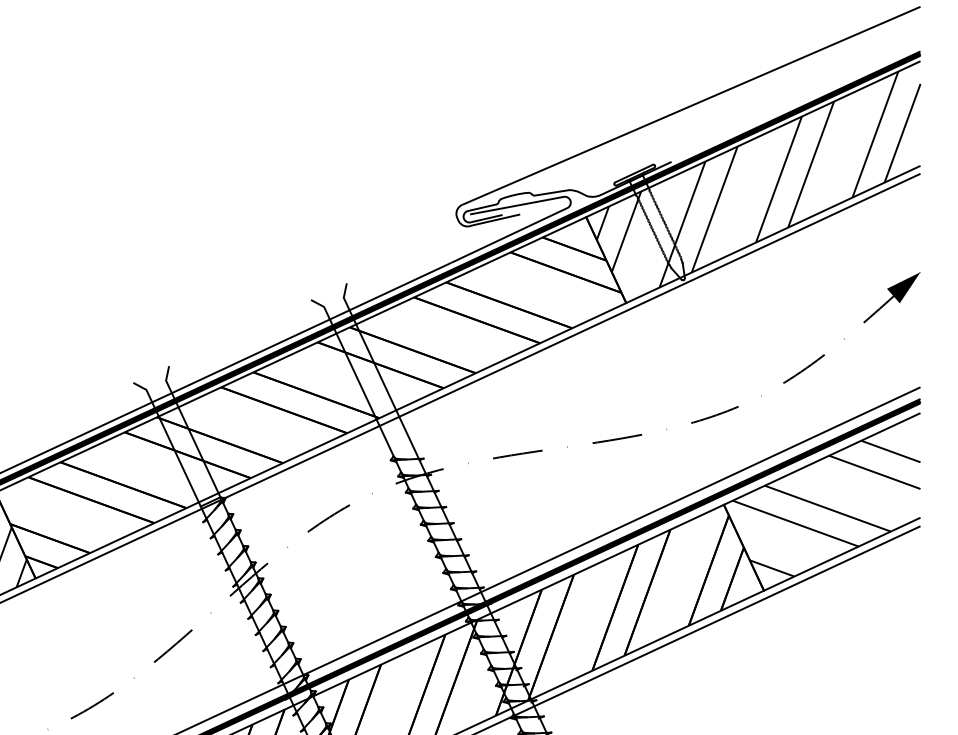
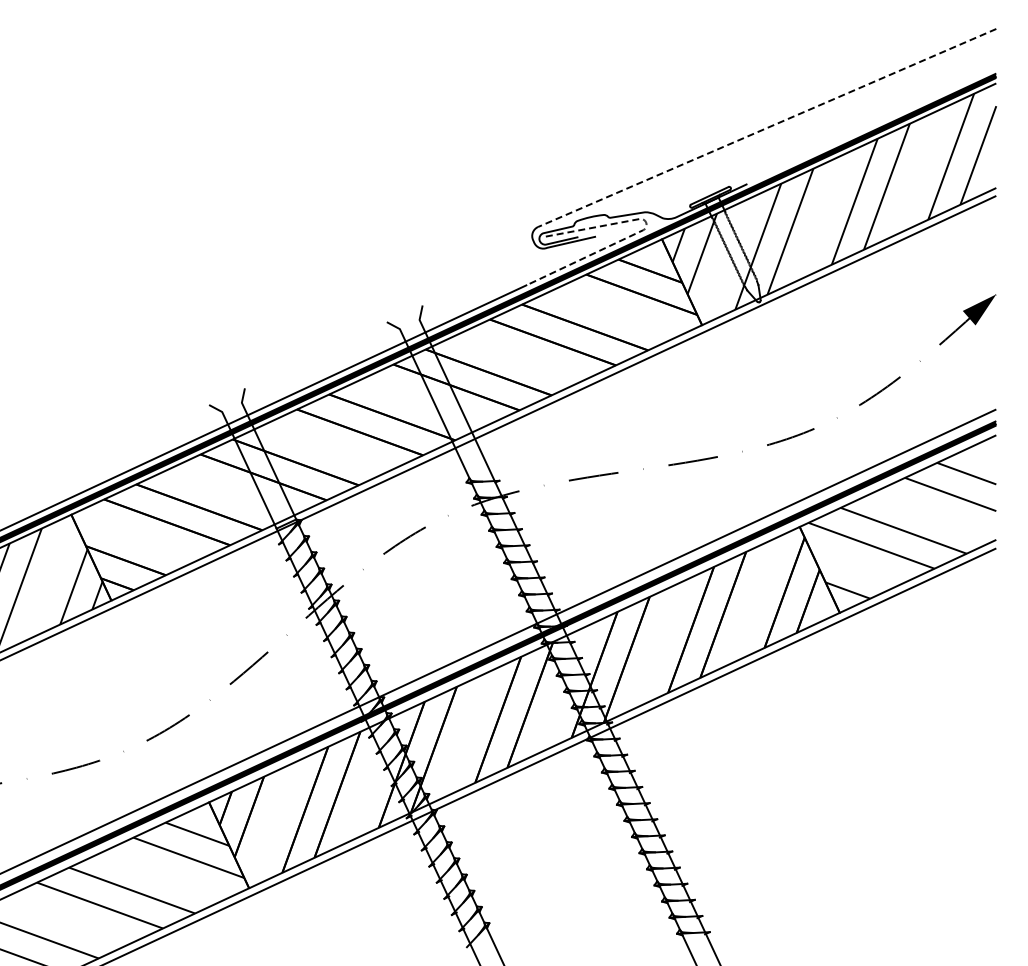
line: (691, 105) -> (767, 127), solid -> dashed
line: (567, 208) -> (643, 230), solid -> dashed

